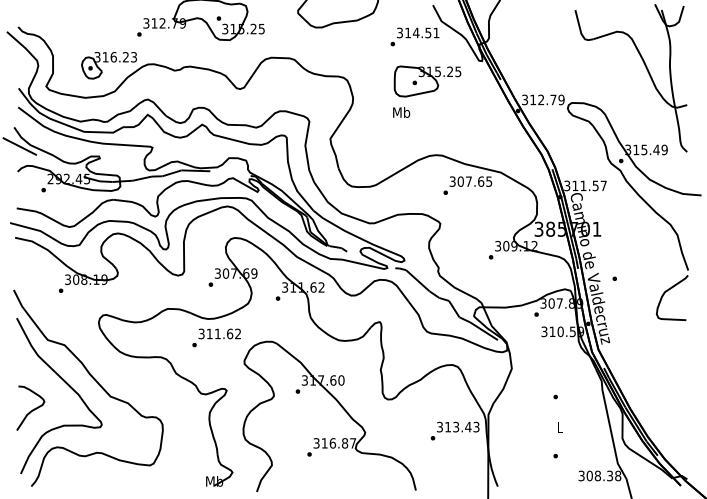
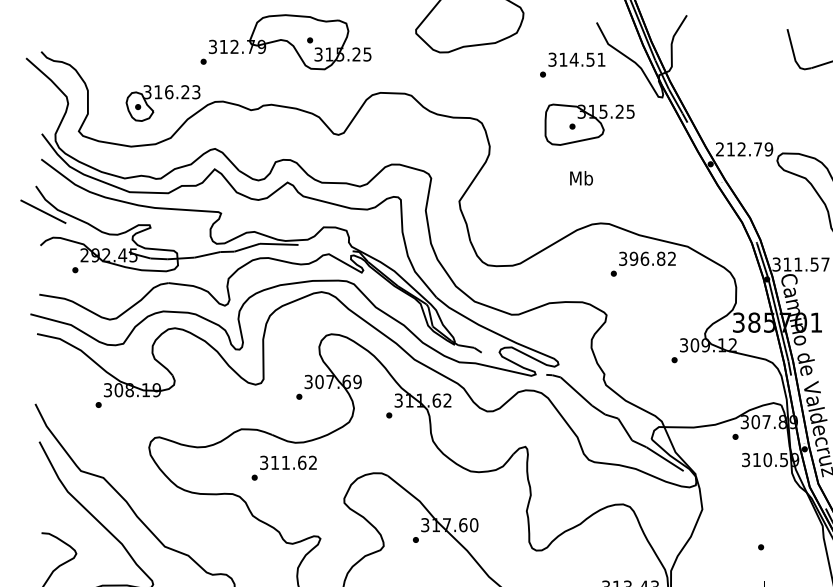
text: (524, 100) -> (719, 150), 312.79 -> 212.79
text: (401, 112) -> (581, 178), moved
text: (474, 181) -> (652, 258), 307.65 -> 396.82
text: (216, 337) -> (284, 467), moved

